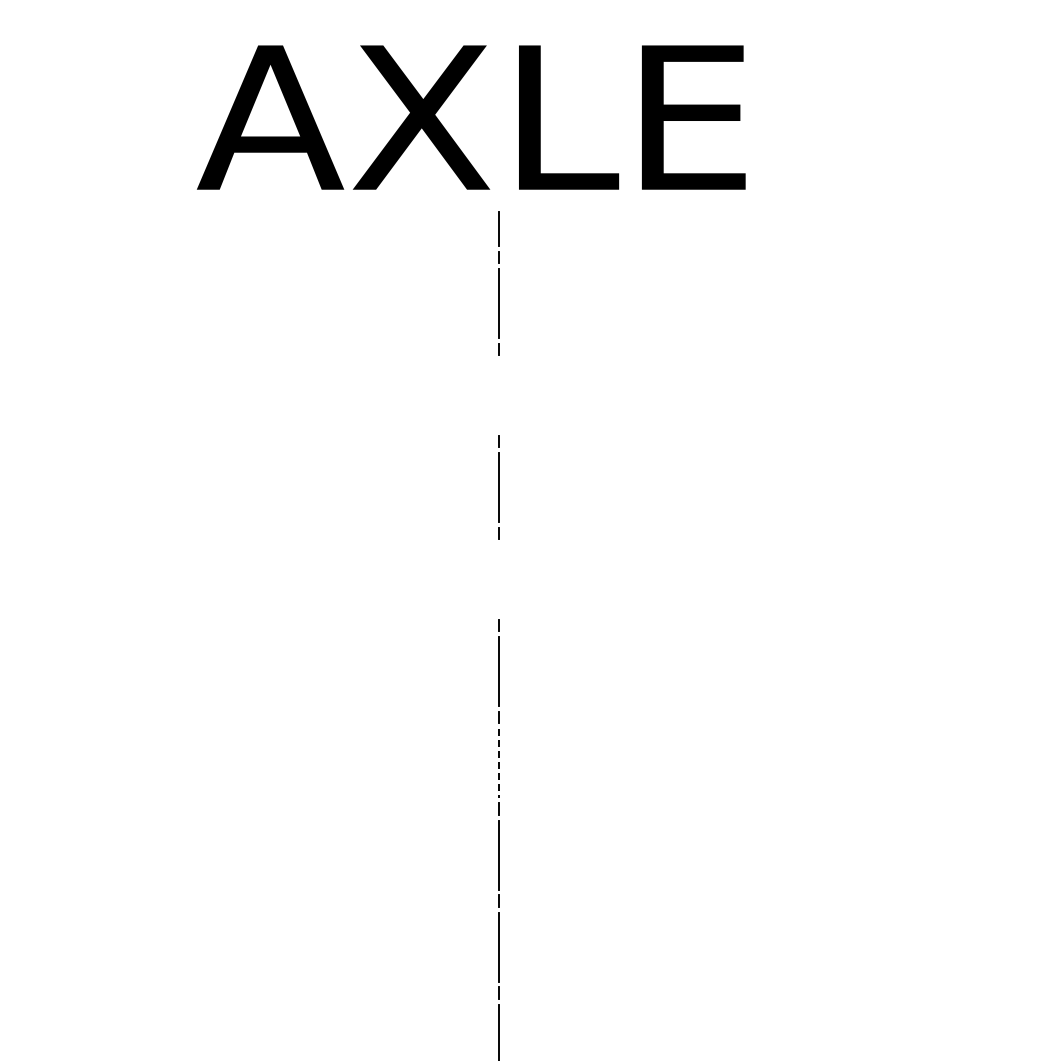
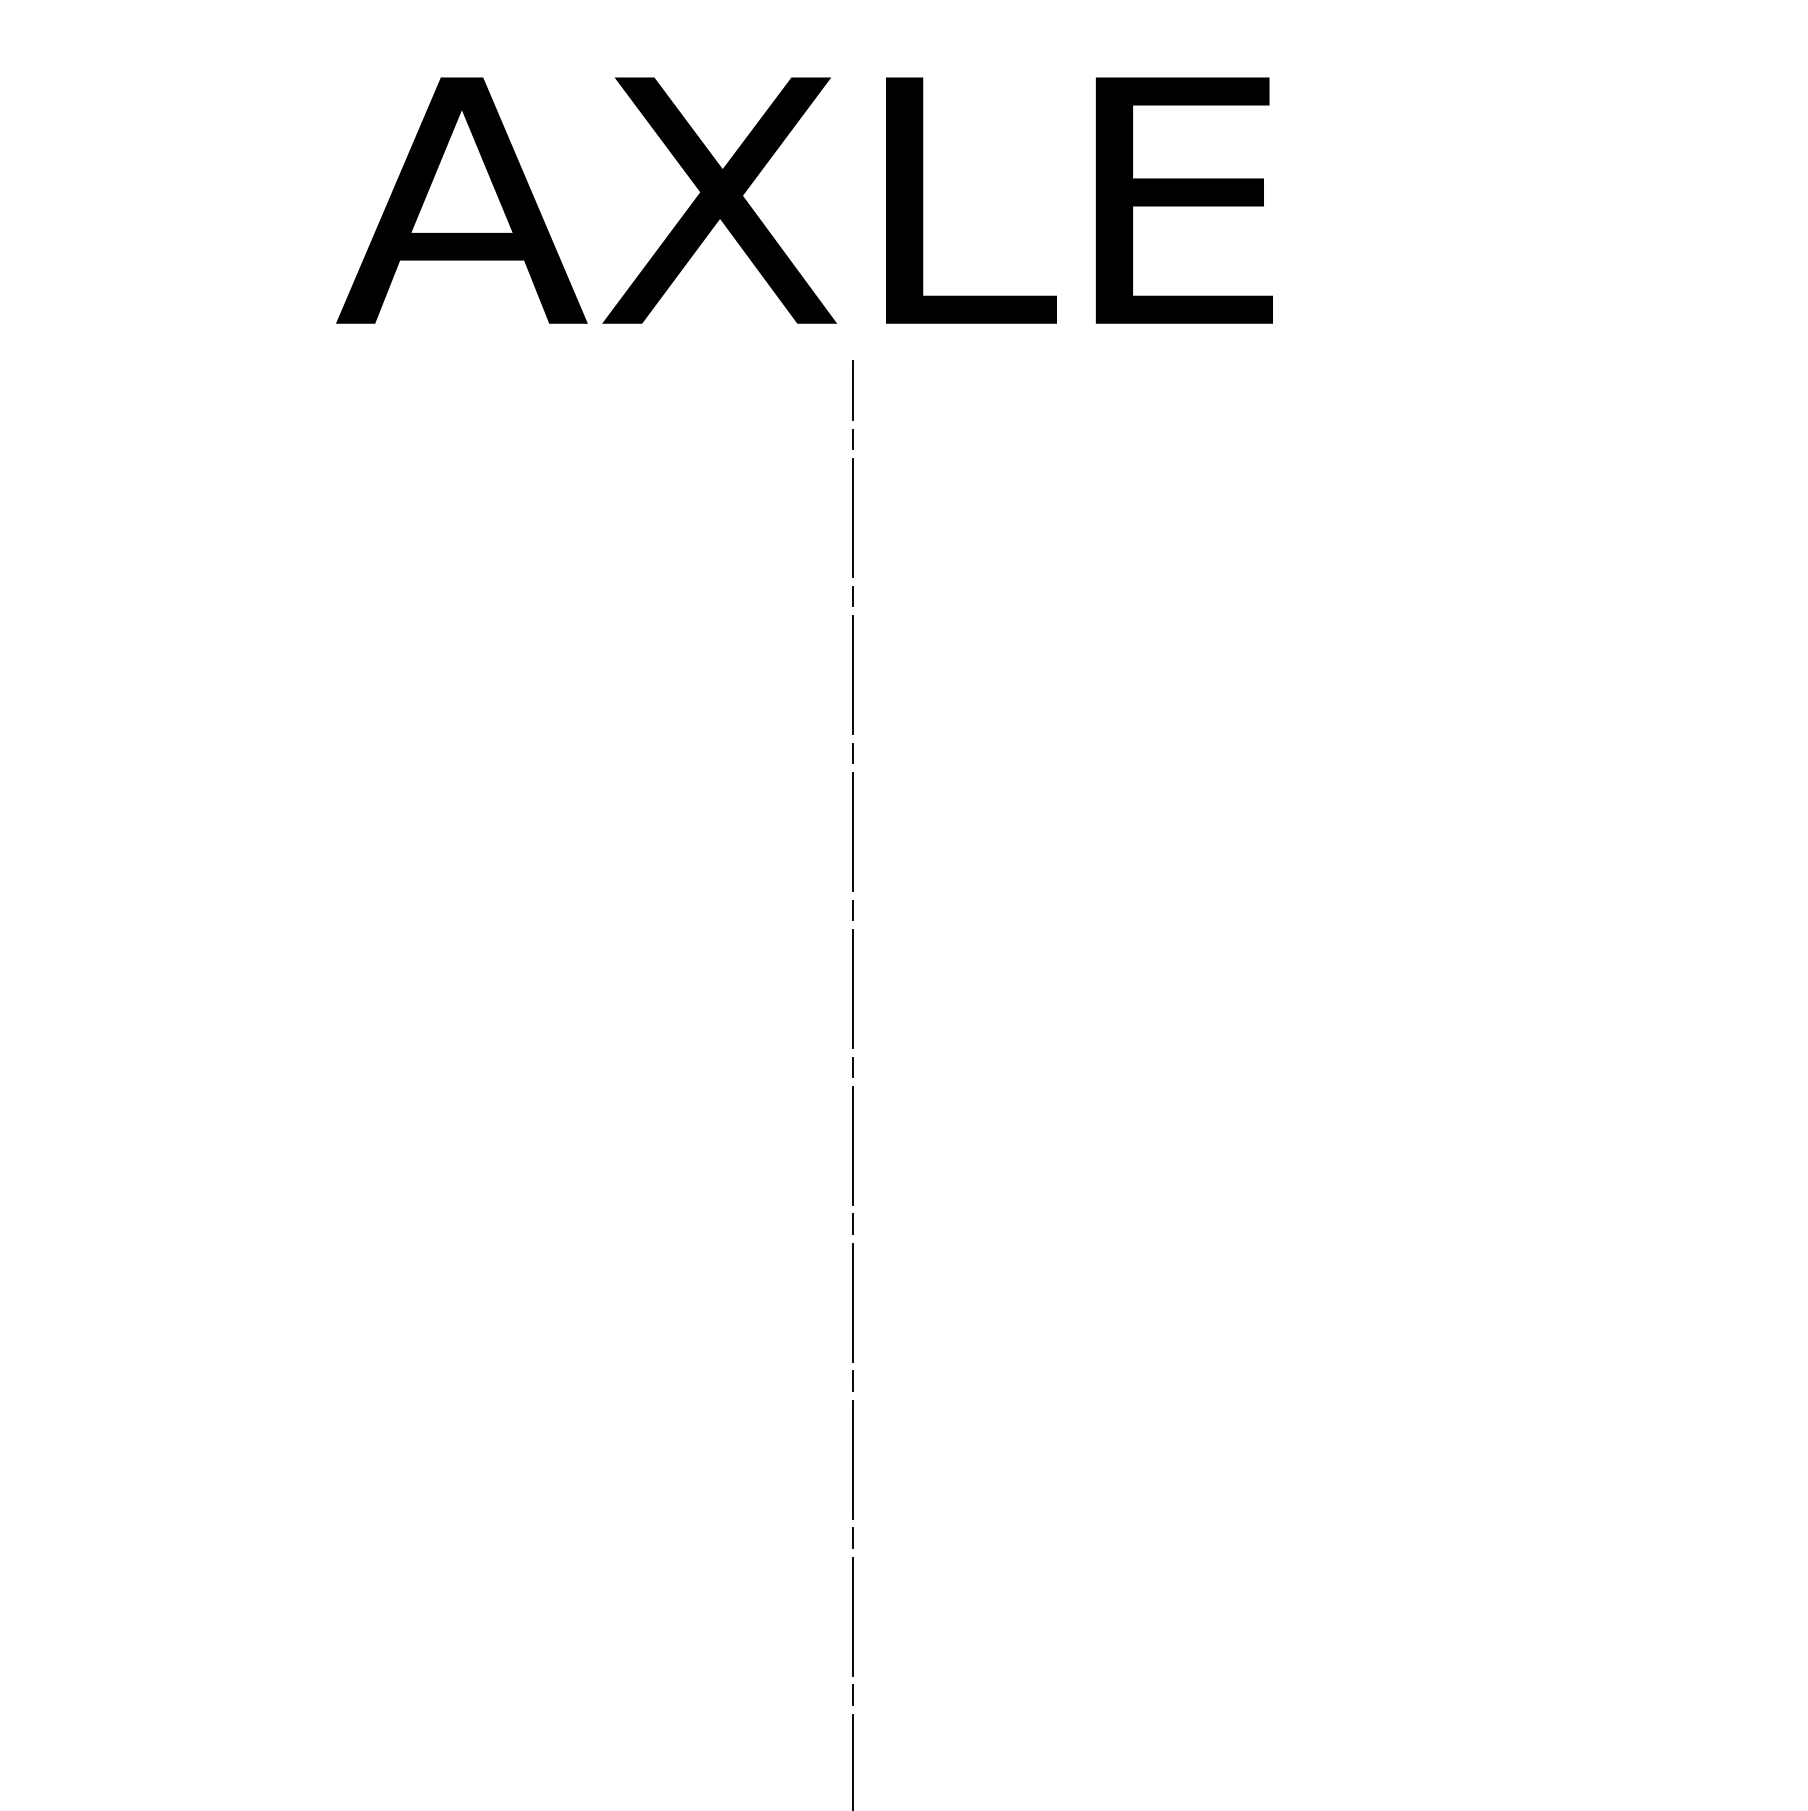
line: (499, 394) -> (852, 673), added
line: (499, 578) -> (852, 987), added
line: (499, 763) -> (852, 1303), dashed -> solid

